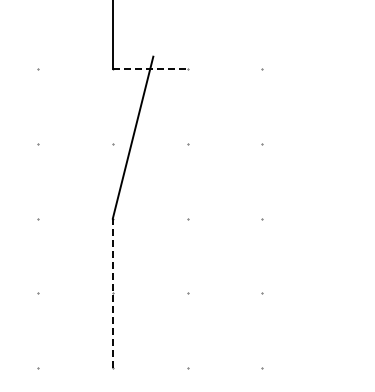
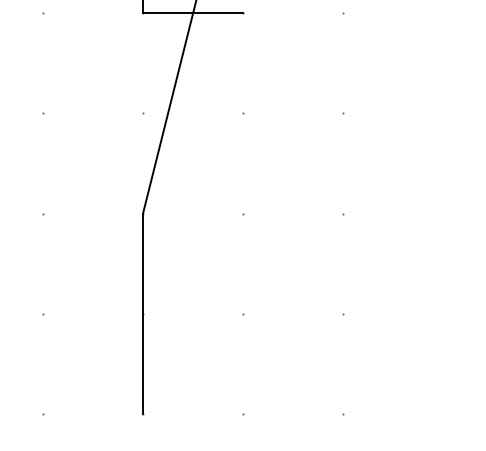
line: (150, 69) -> (193, 13), dashed -> solid
line: (112, 293) -> (142, 314), dashed -> solid

